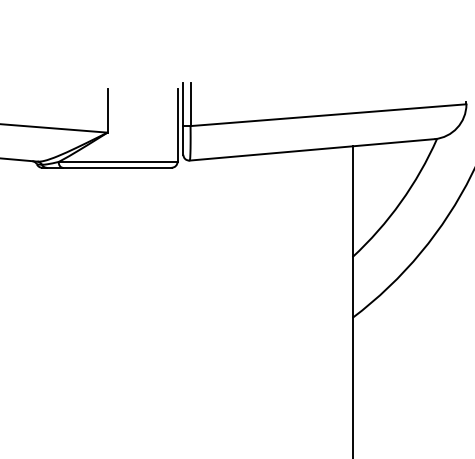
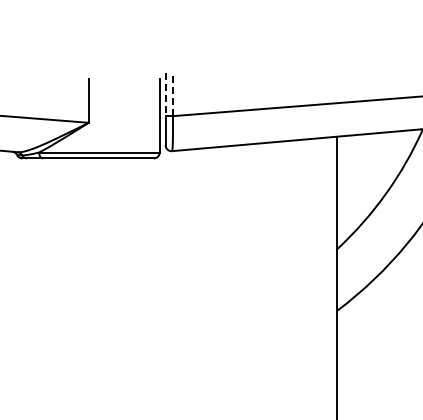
line: (190, 104) -> (172, 94), solid -> dashed
line: (183, 105) -> (165, 95), solid -> dashed

